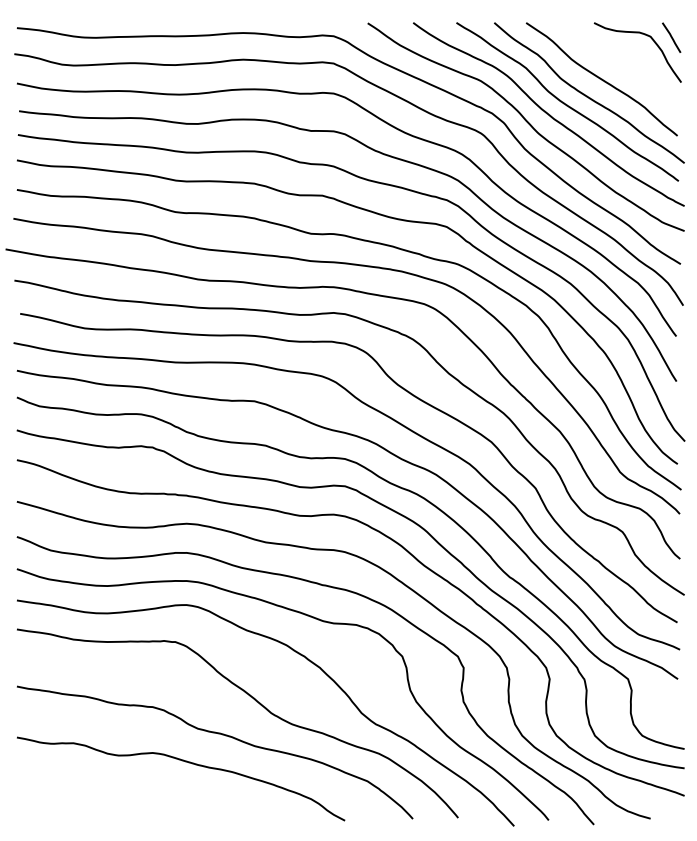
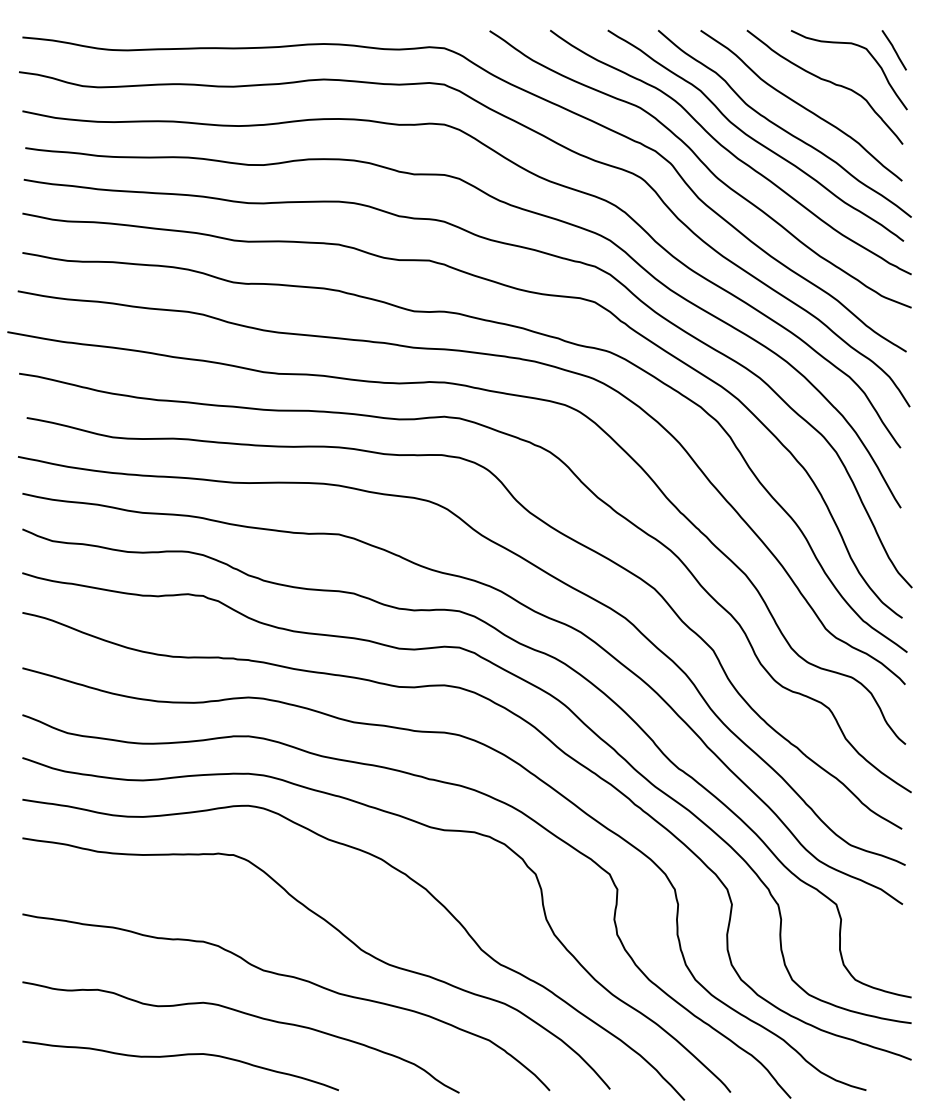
curve: (619, 61) -> (825, 81), added
curve: (134, 793) -> (179, 1056), added

